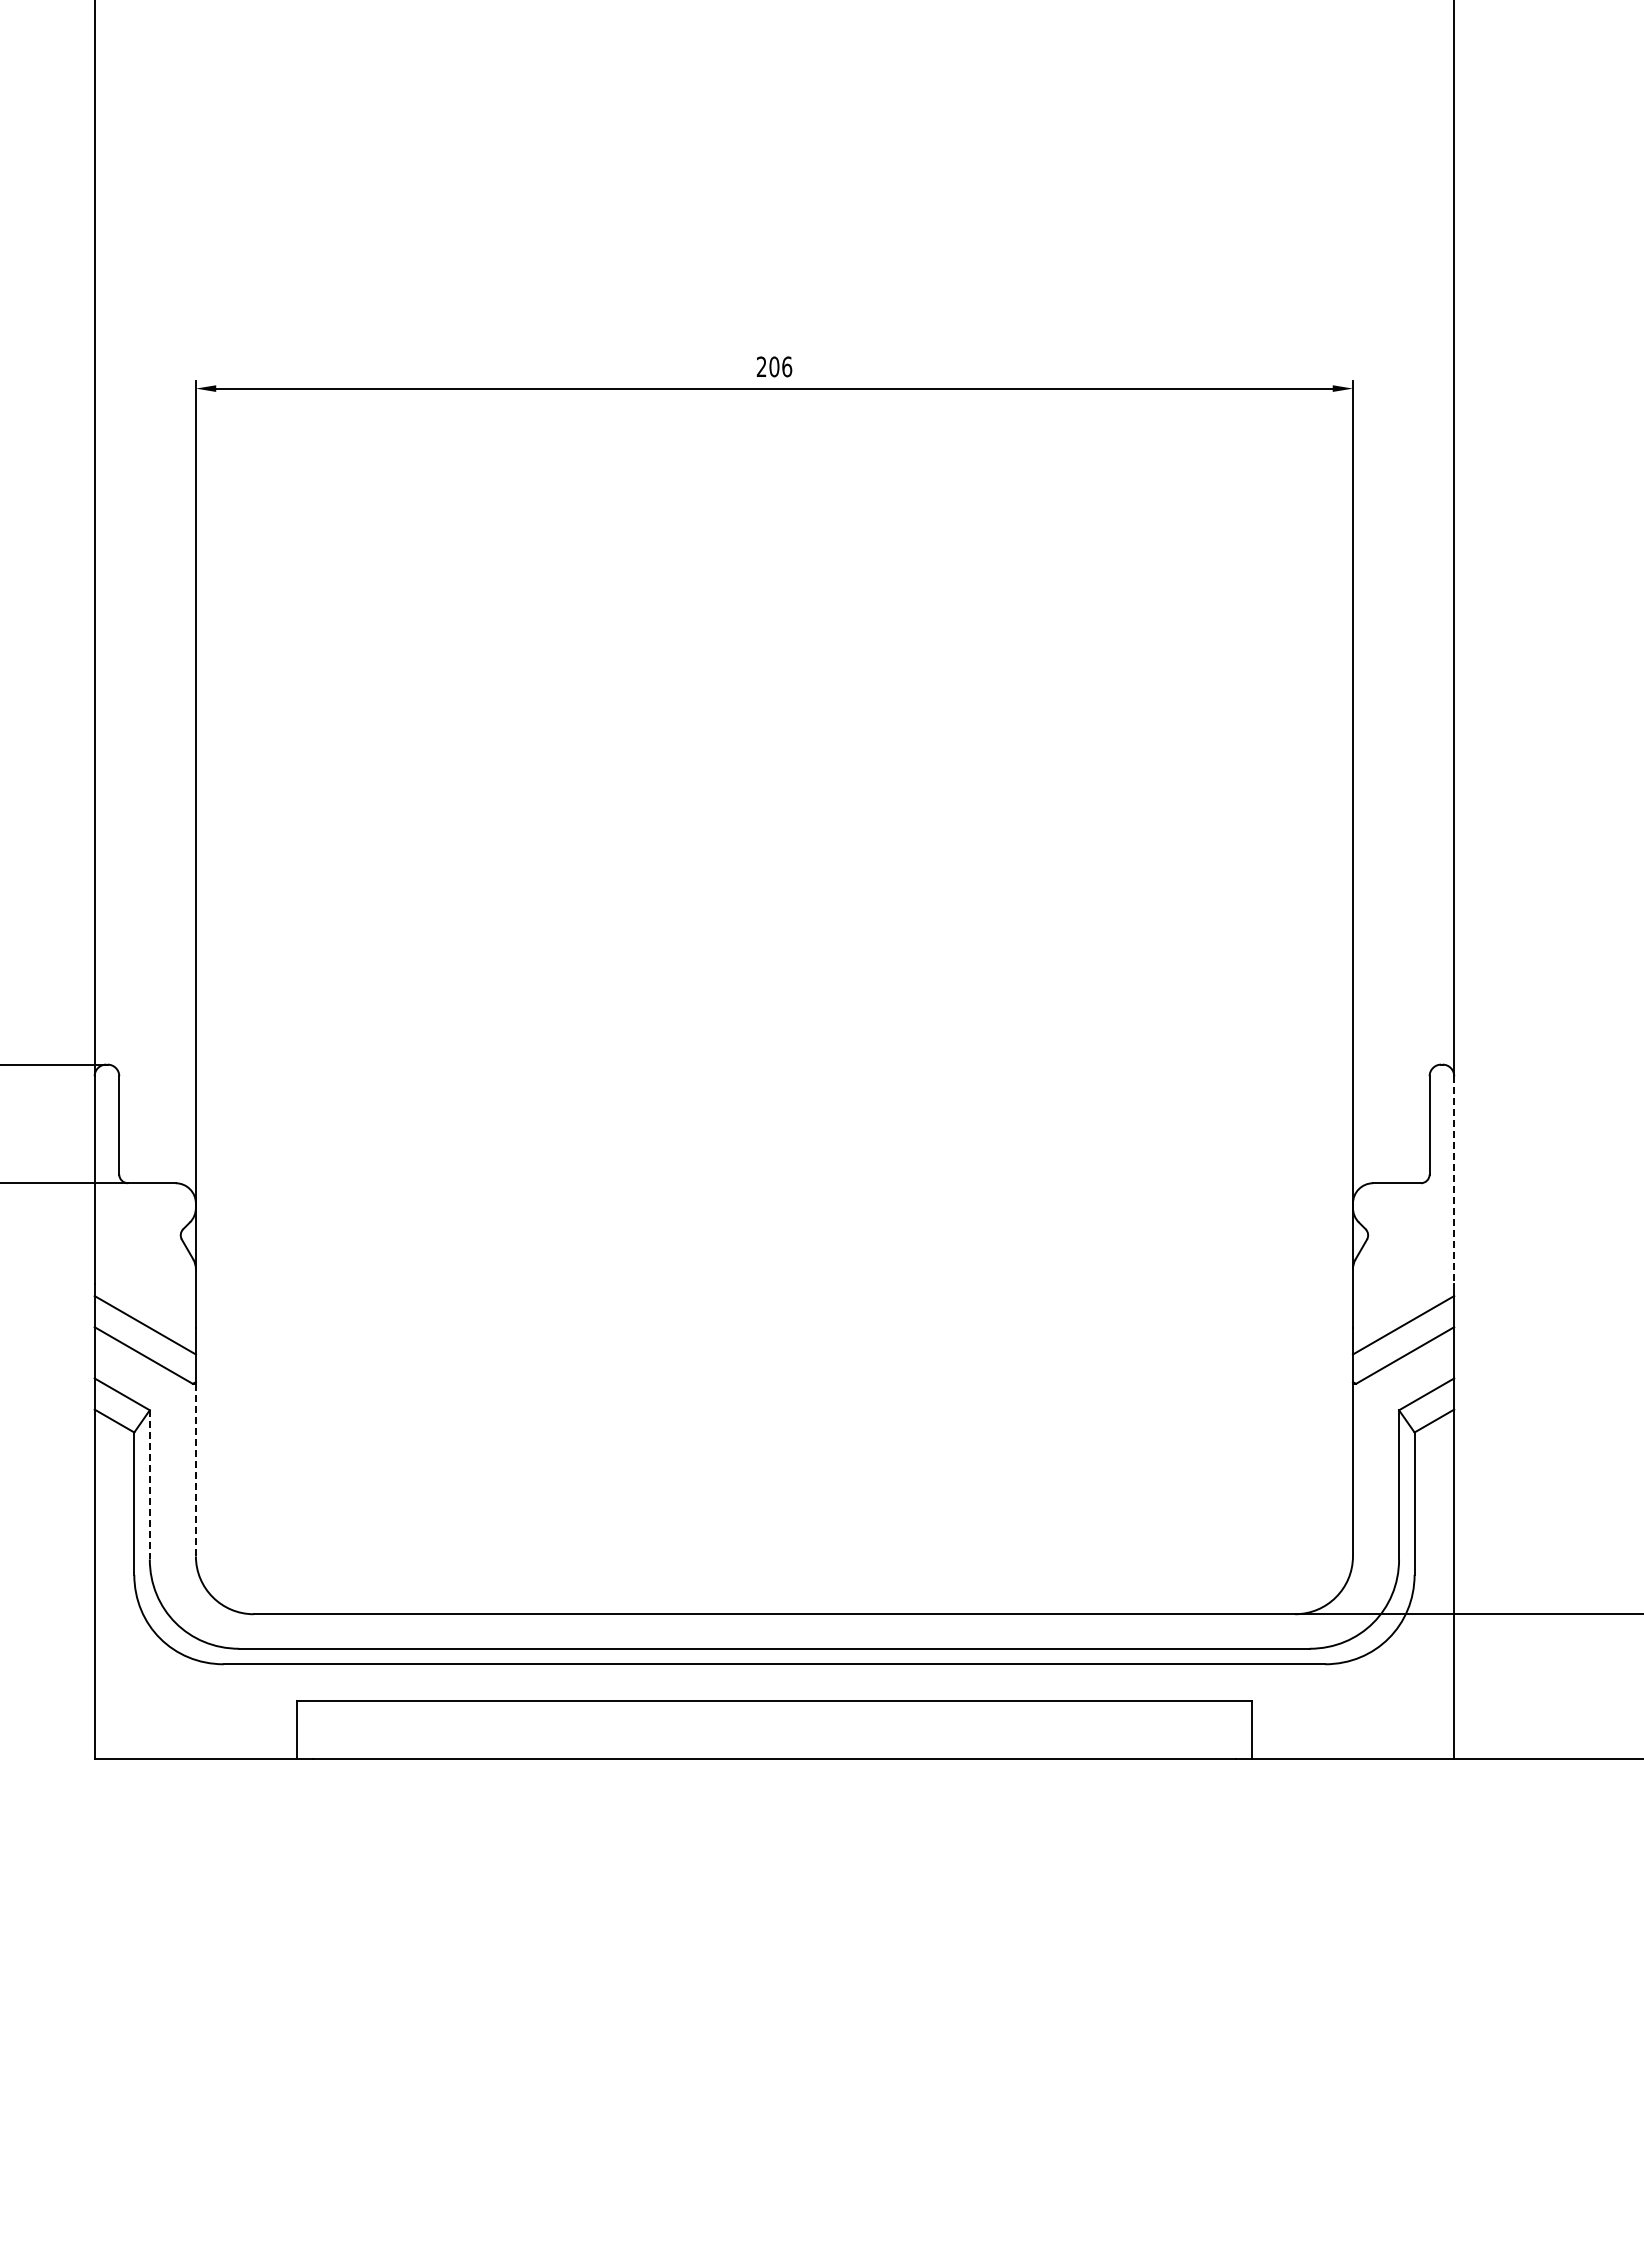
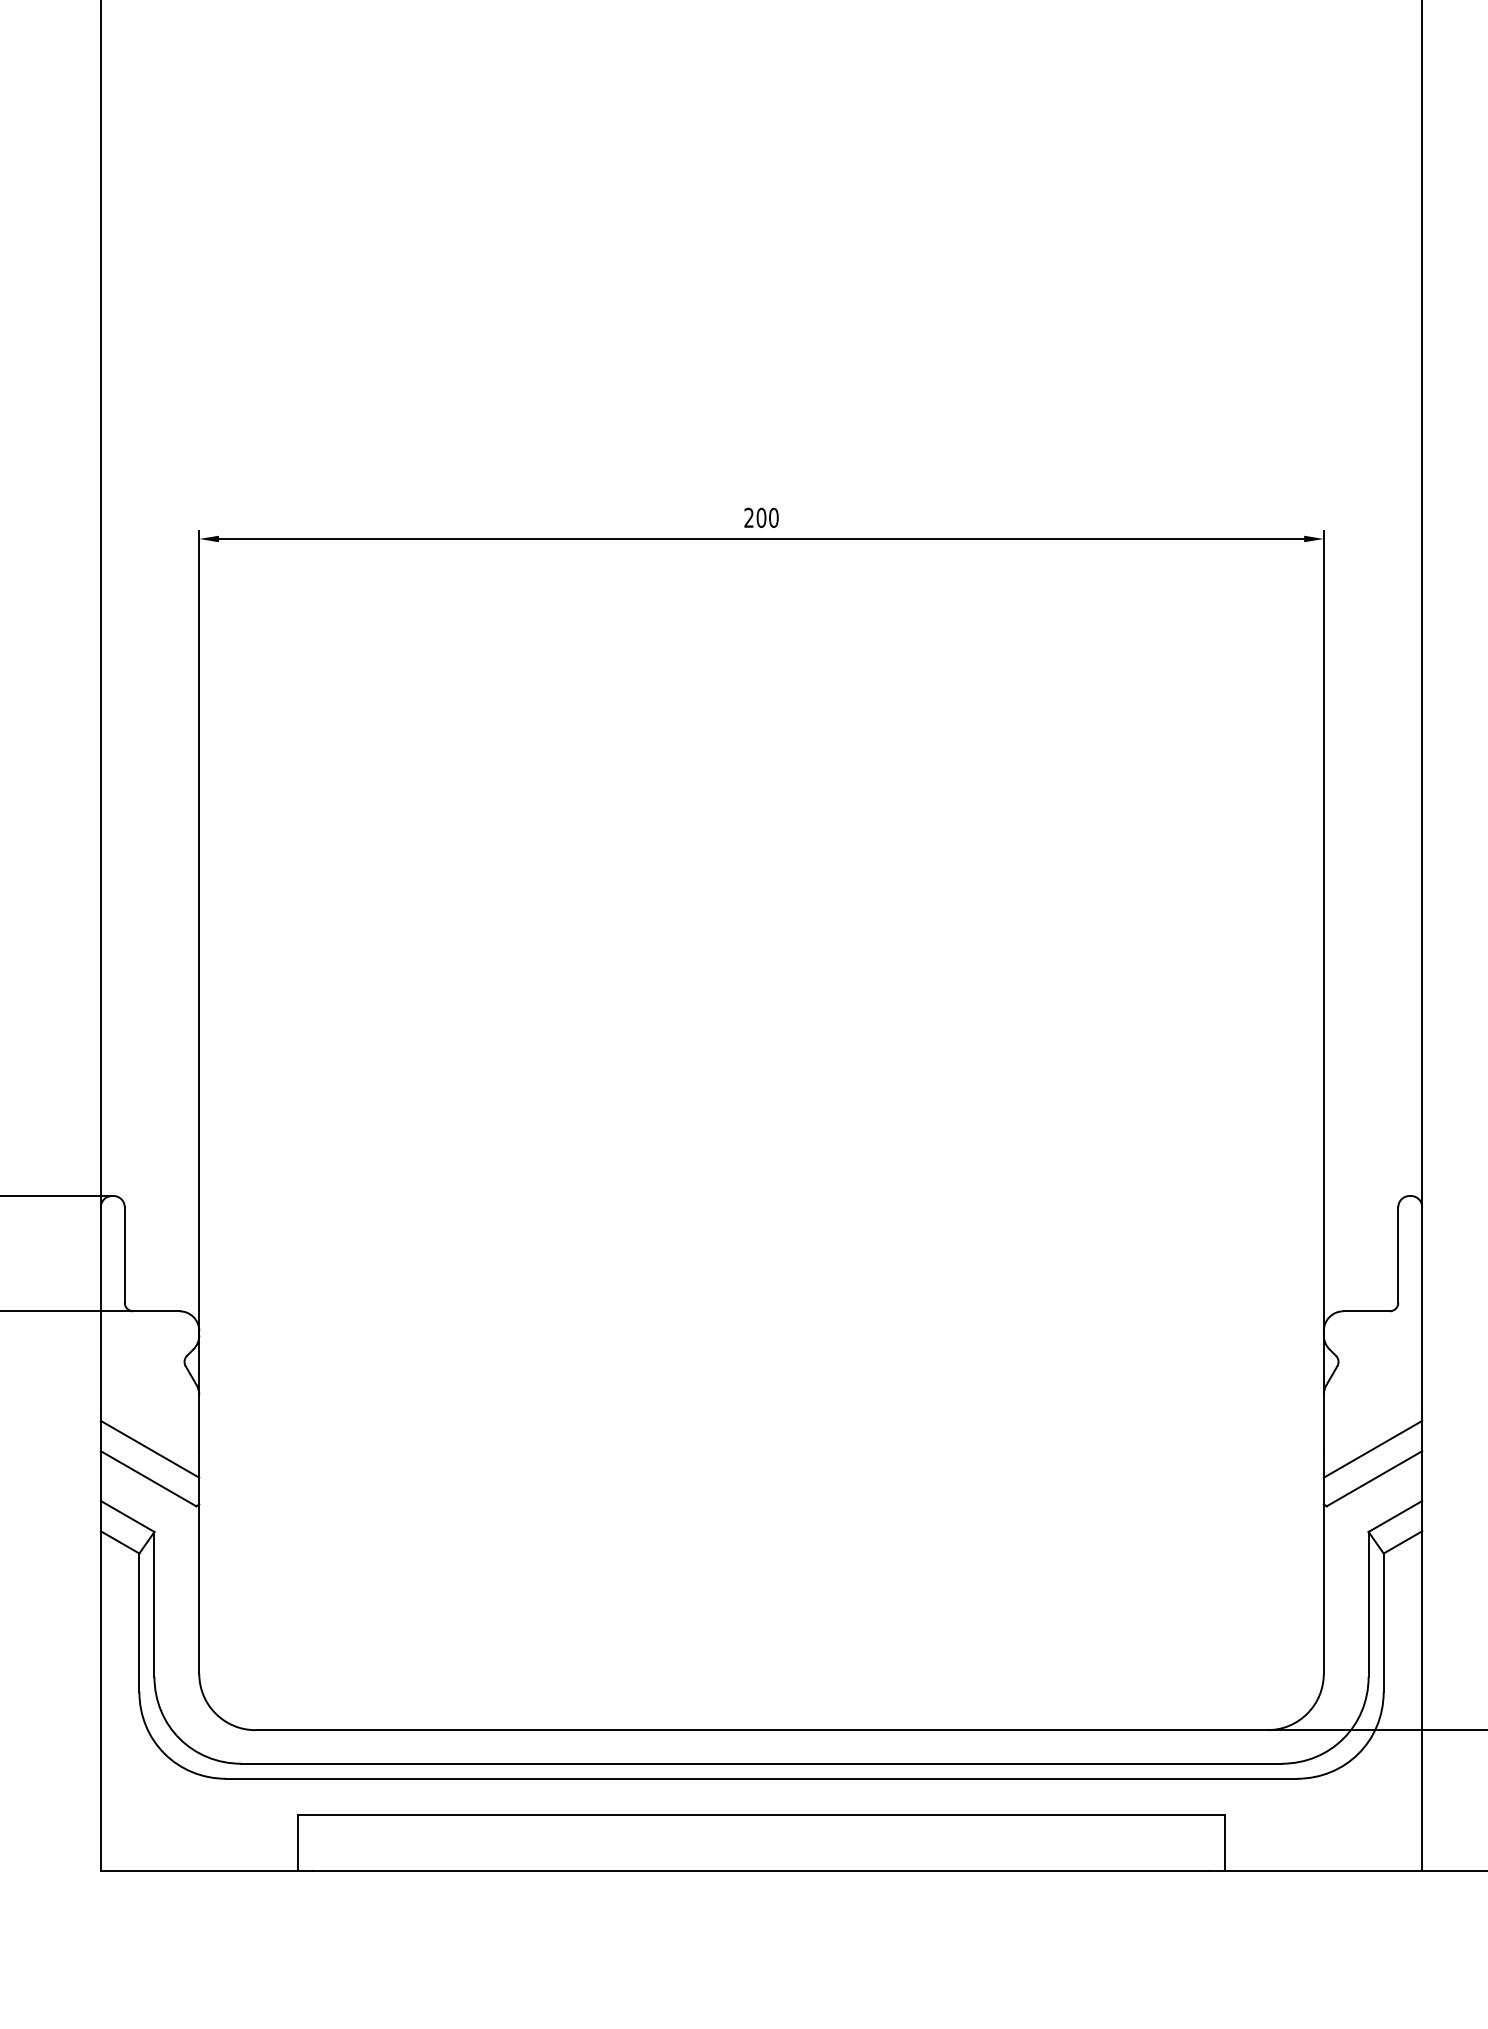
text: (787, 366) -> (774, 517), 206 -> 200
line: (1454, 1180) -> (1422, 1308), dashed -> solid
line: (195, 1470) -> (198, 1590), dashed -> solid
line: (149, 1484) -> (154, 1604), dashed -> solid

